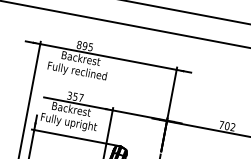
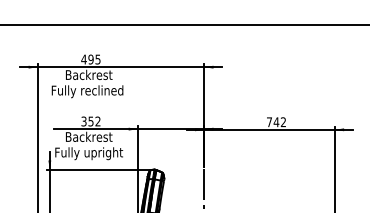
text: (78, 44) -> (83, 59), 895 -> 495
text: (80, 97) -> (97, 121), 357 -> 352
text: (227, 126) -> (276, 122), 702 -> 742

